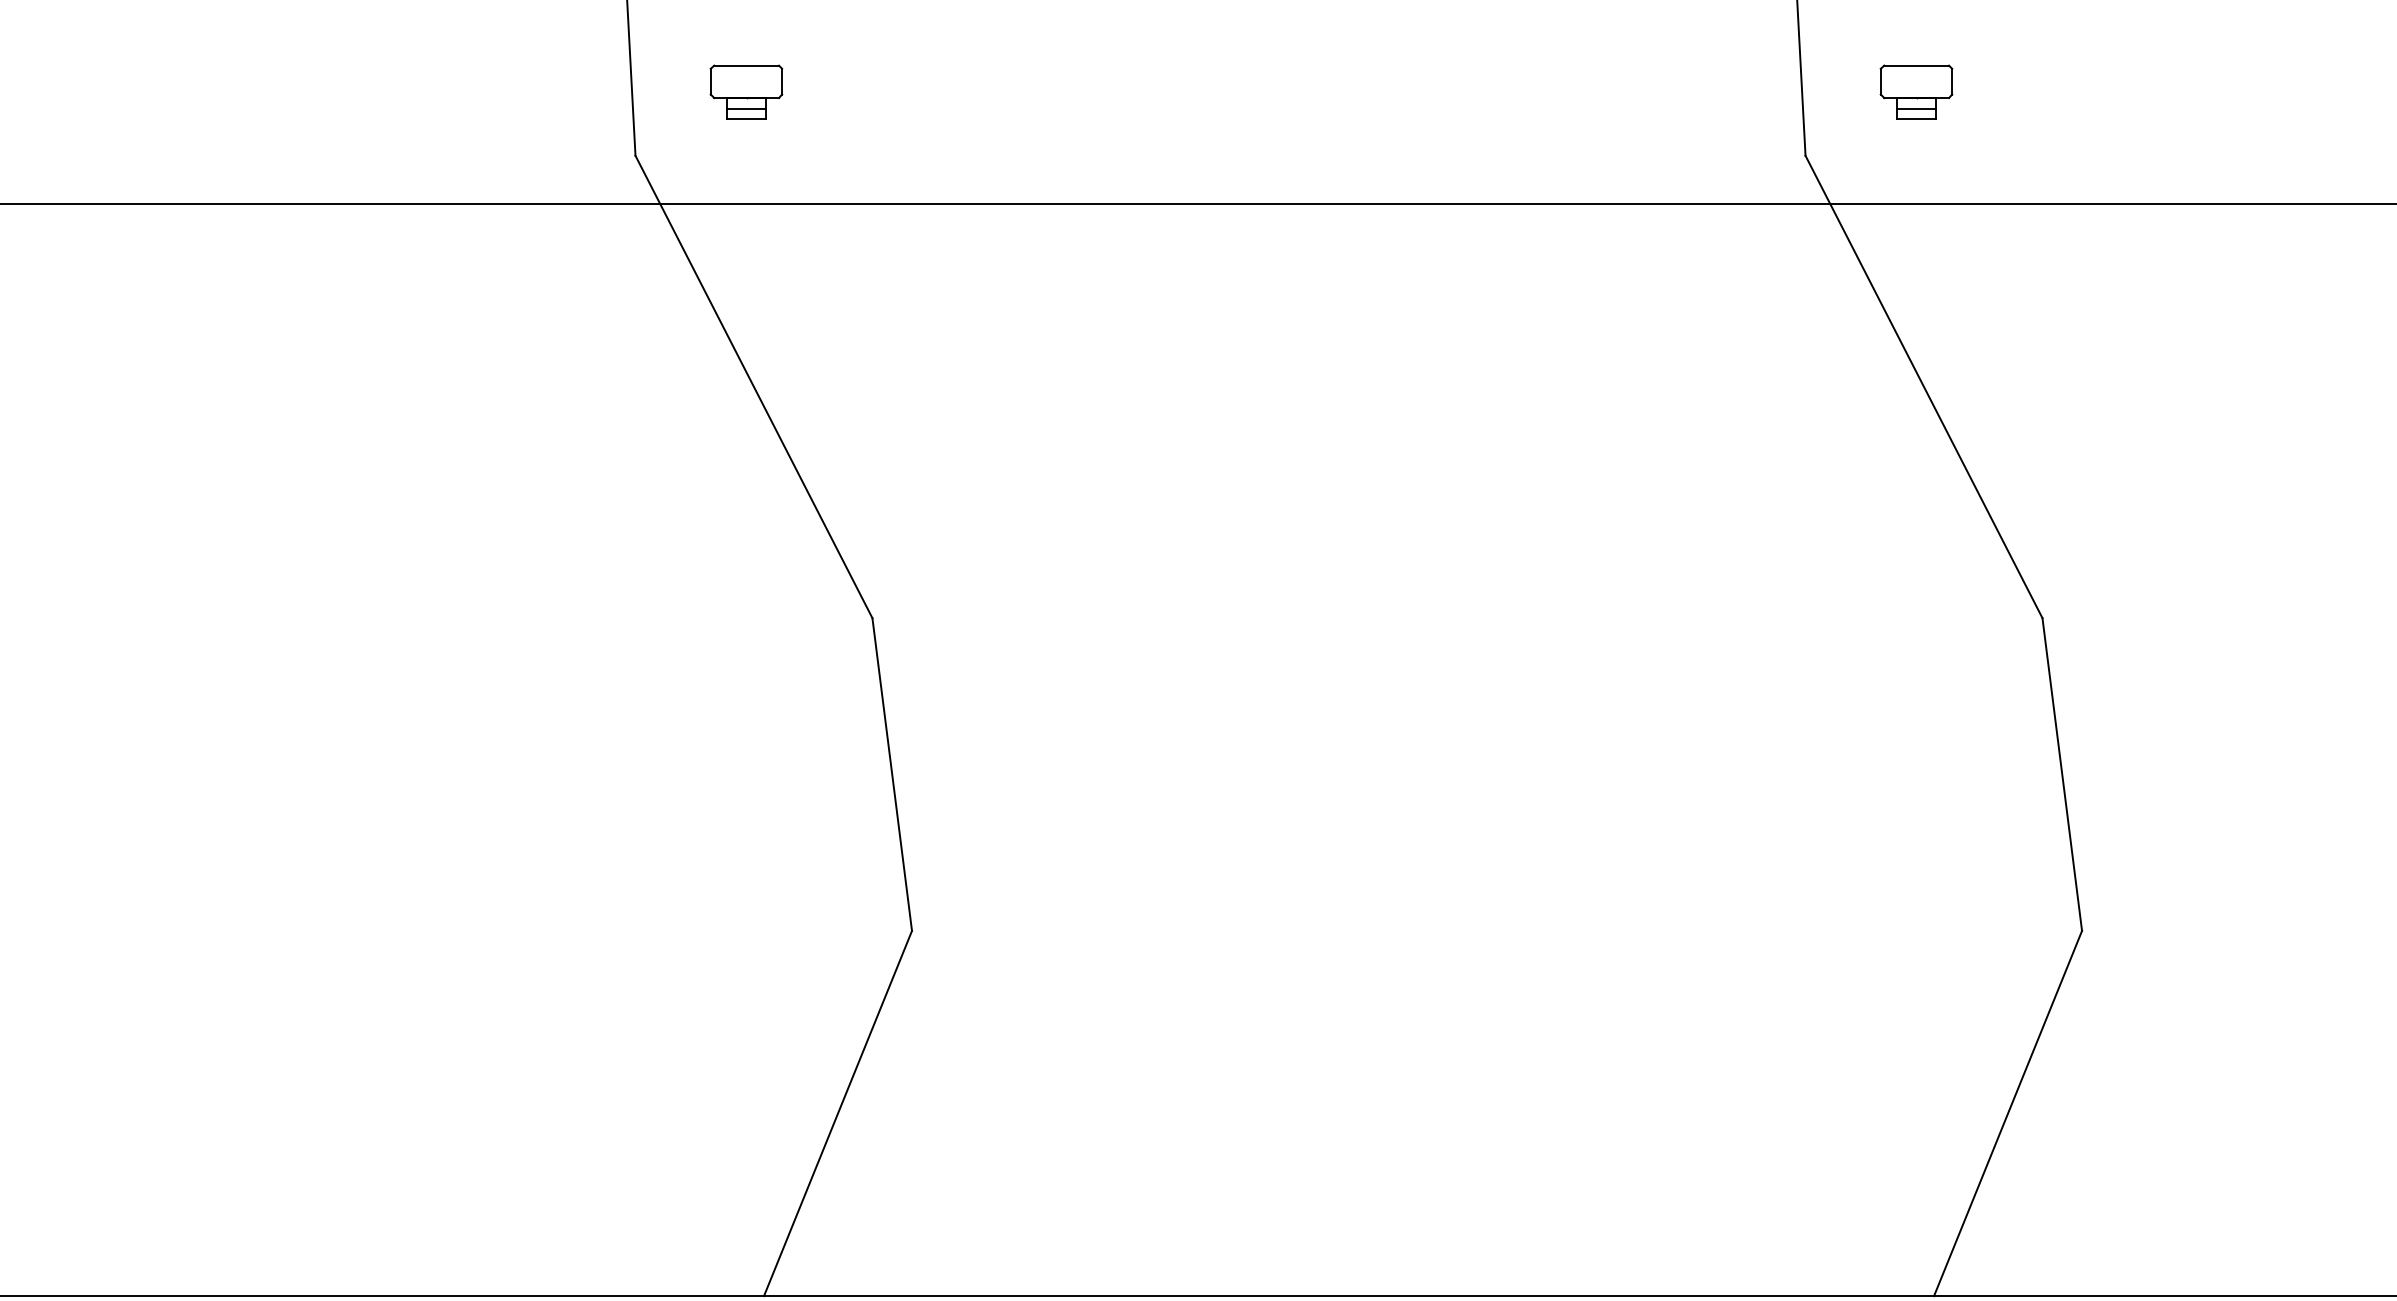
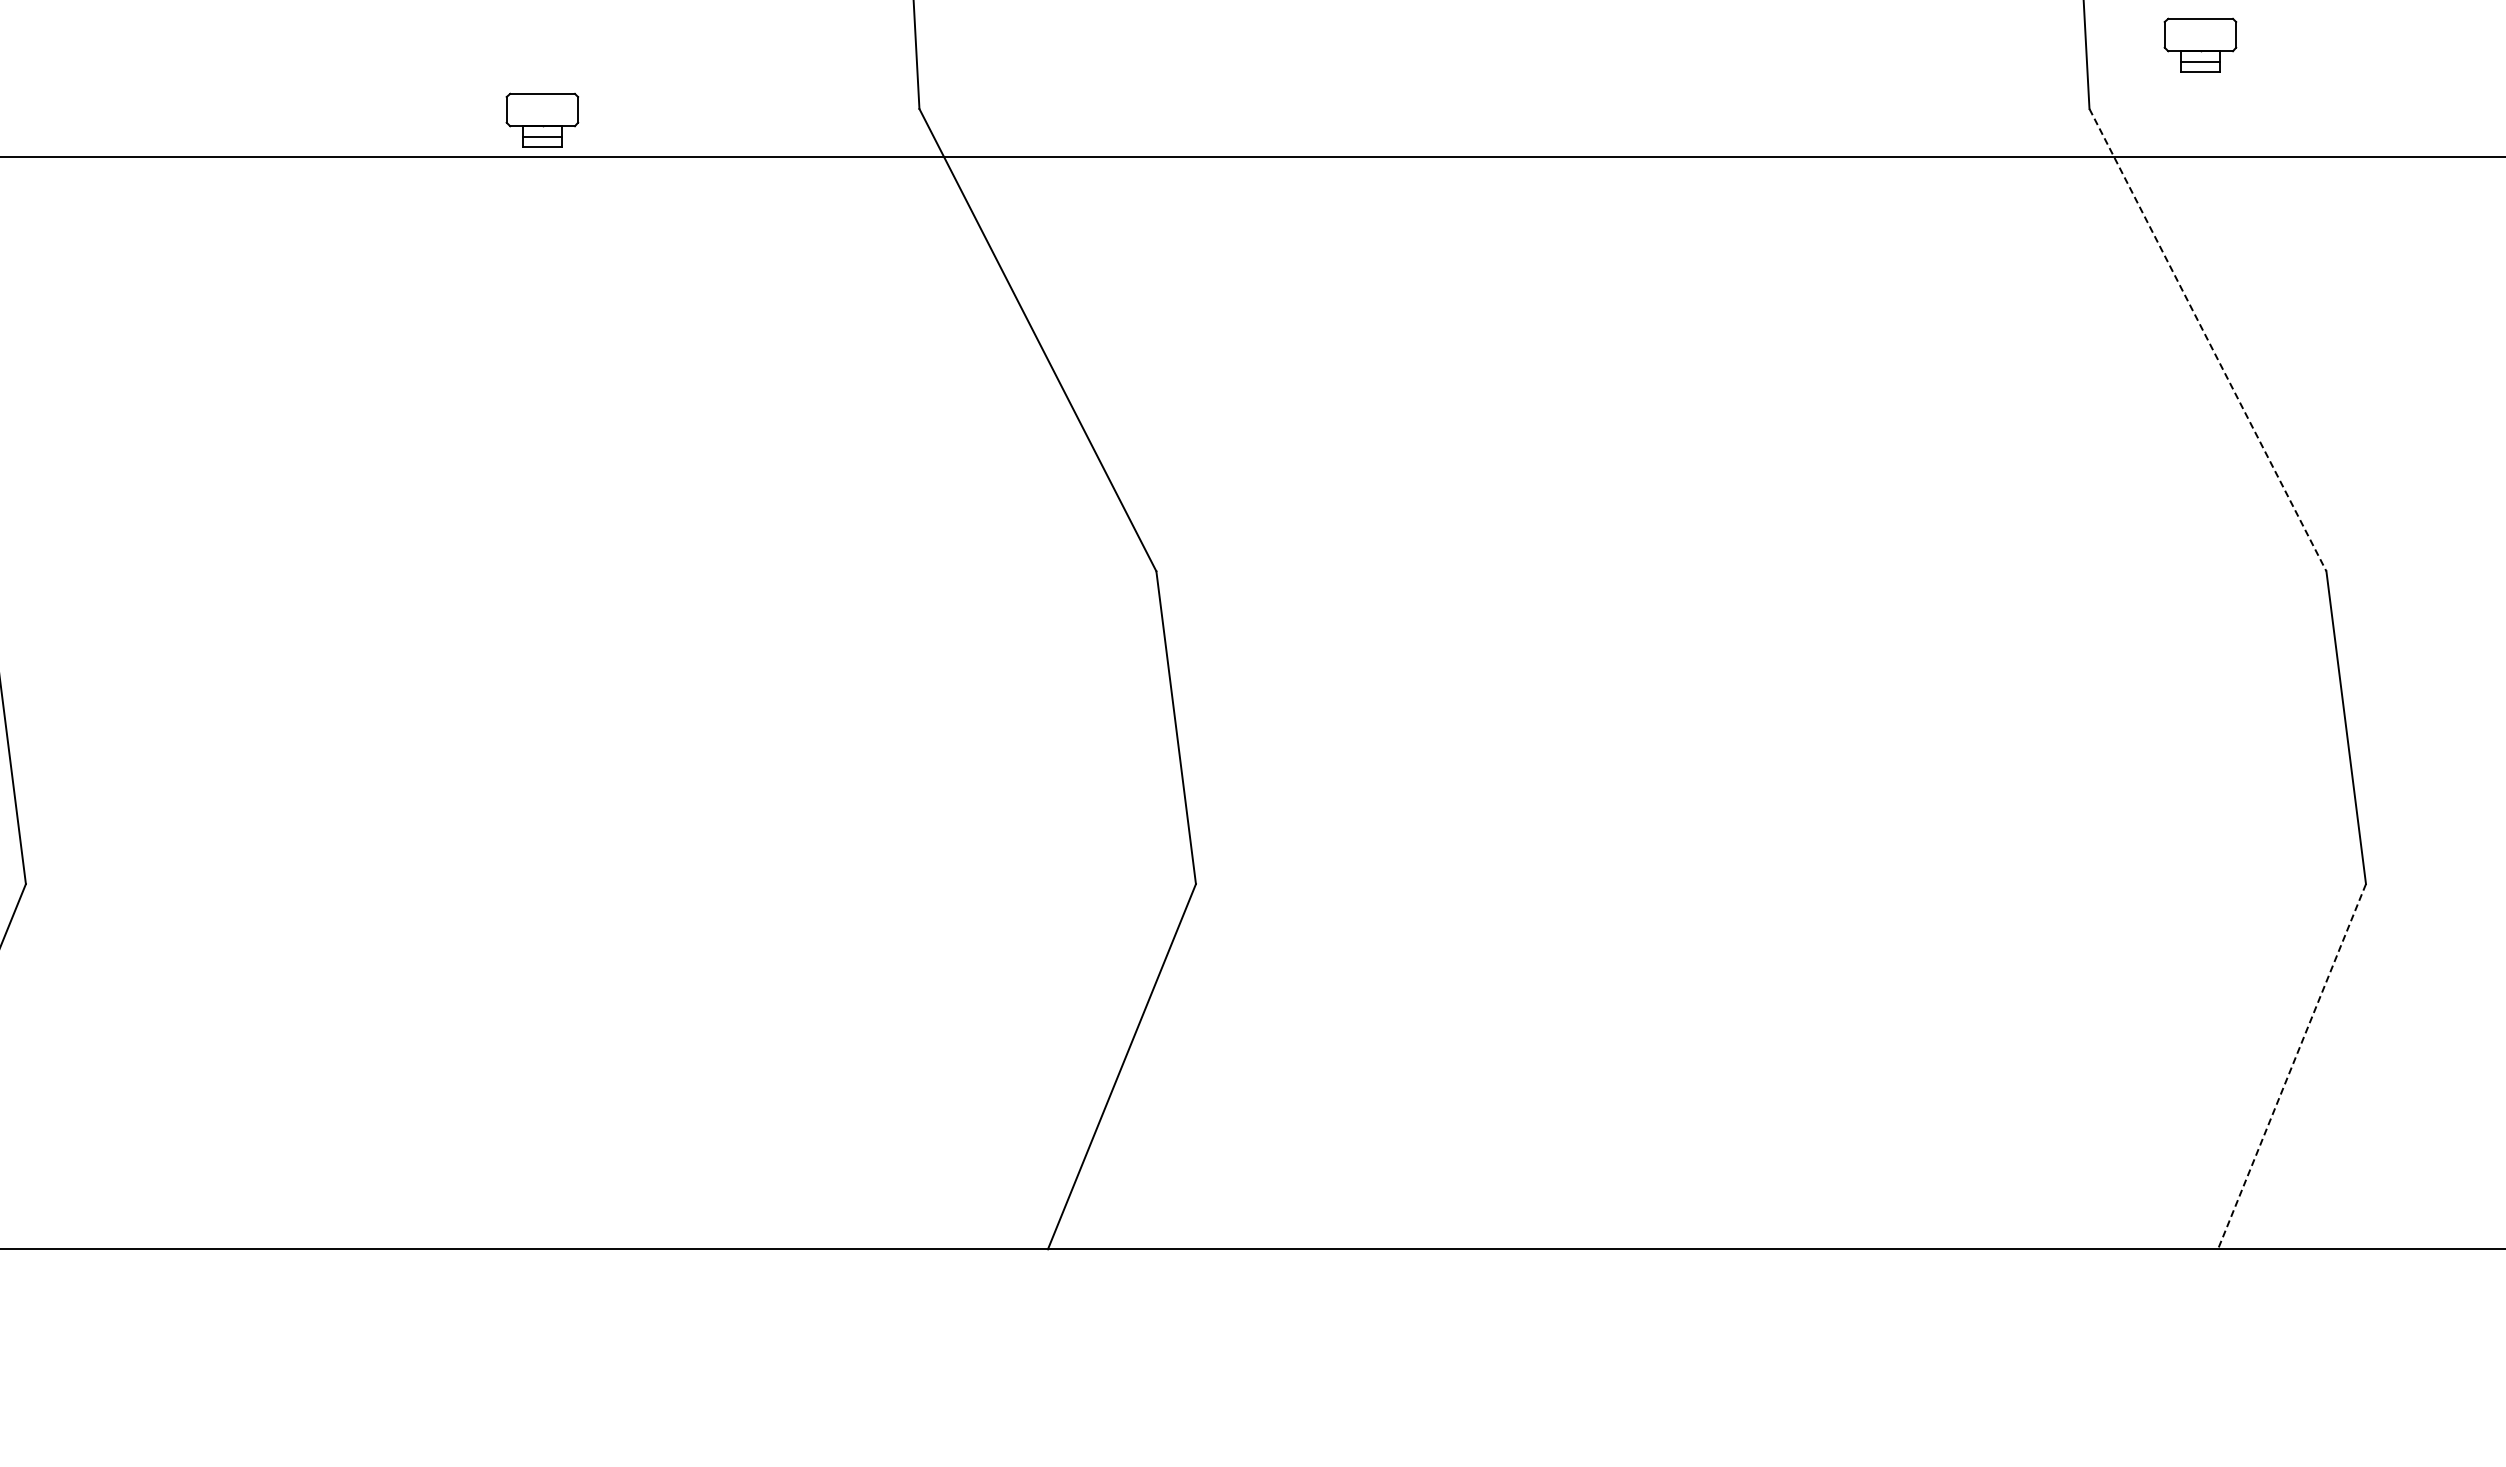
part: (746, 91) -> (542, 119), moved
line: (1923, 387) -> (2207, 340), solid -> dashed
line: (2007, 1114) -> (2291, 1067), solid -> dashed

